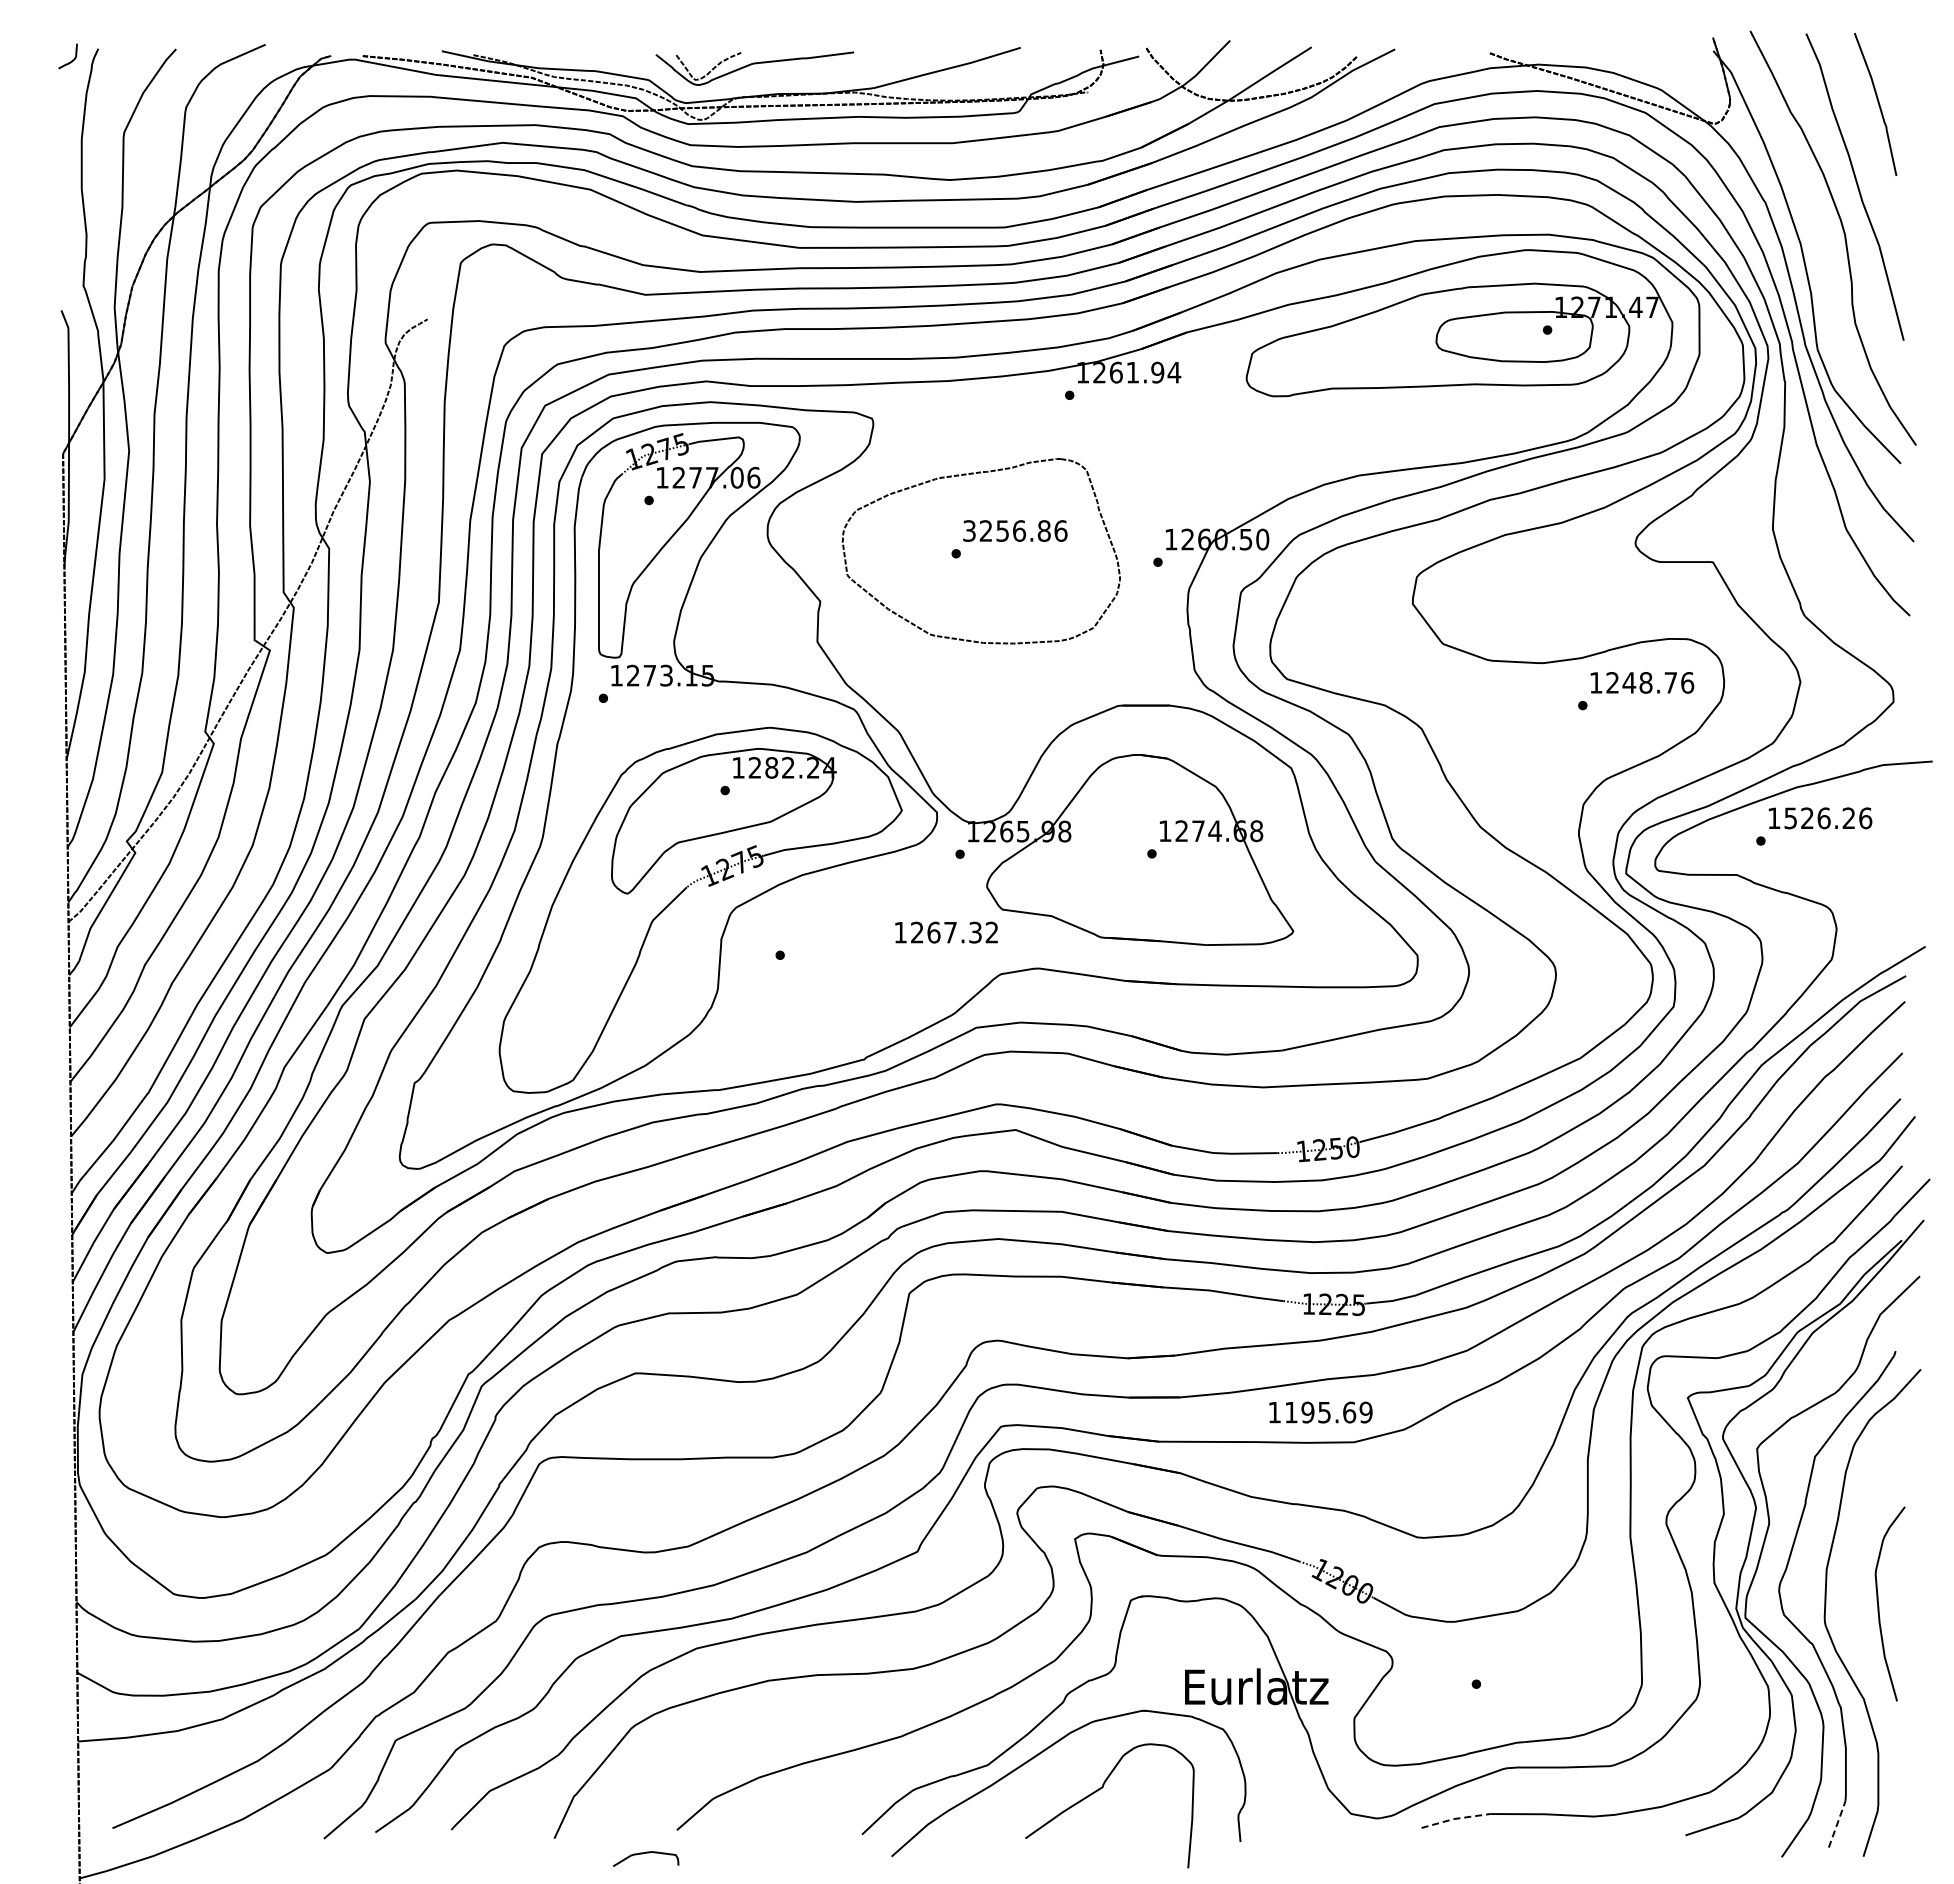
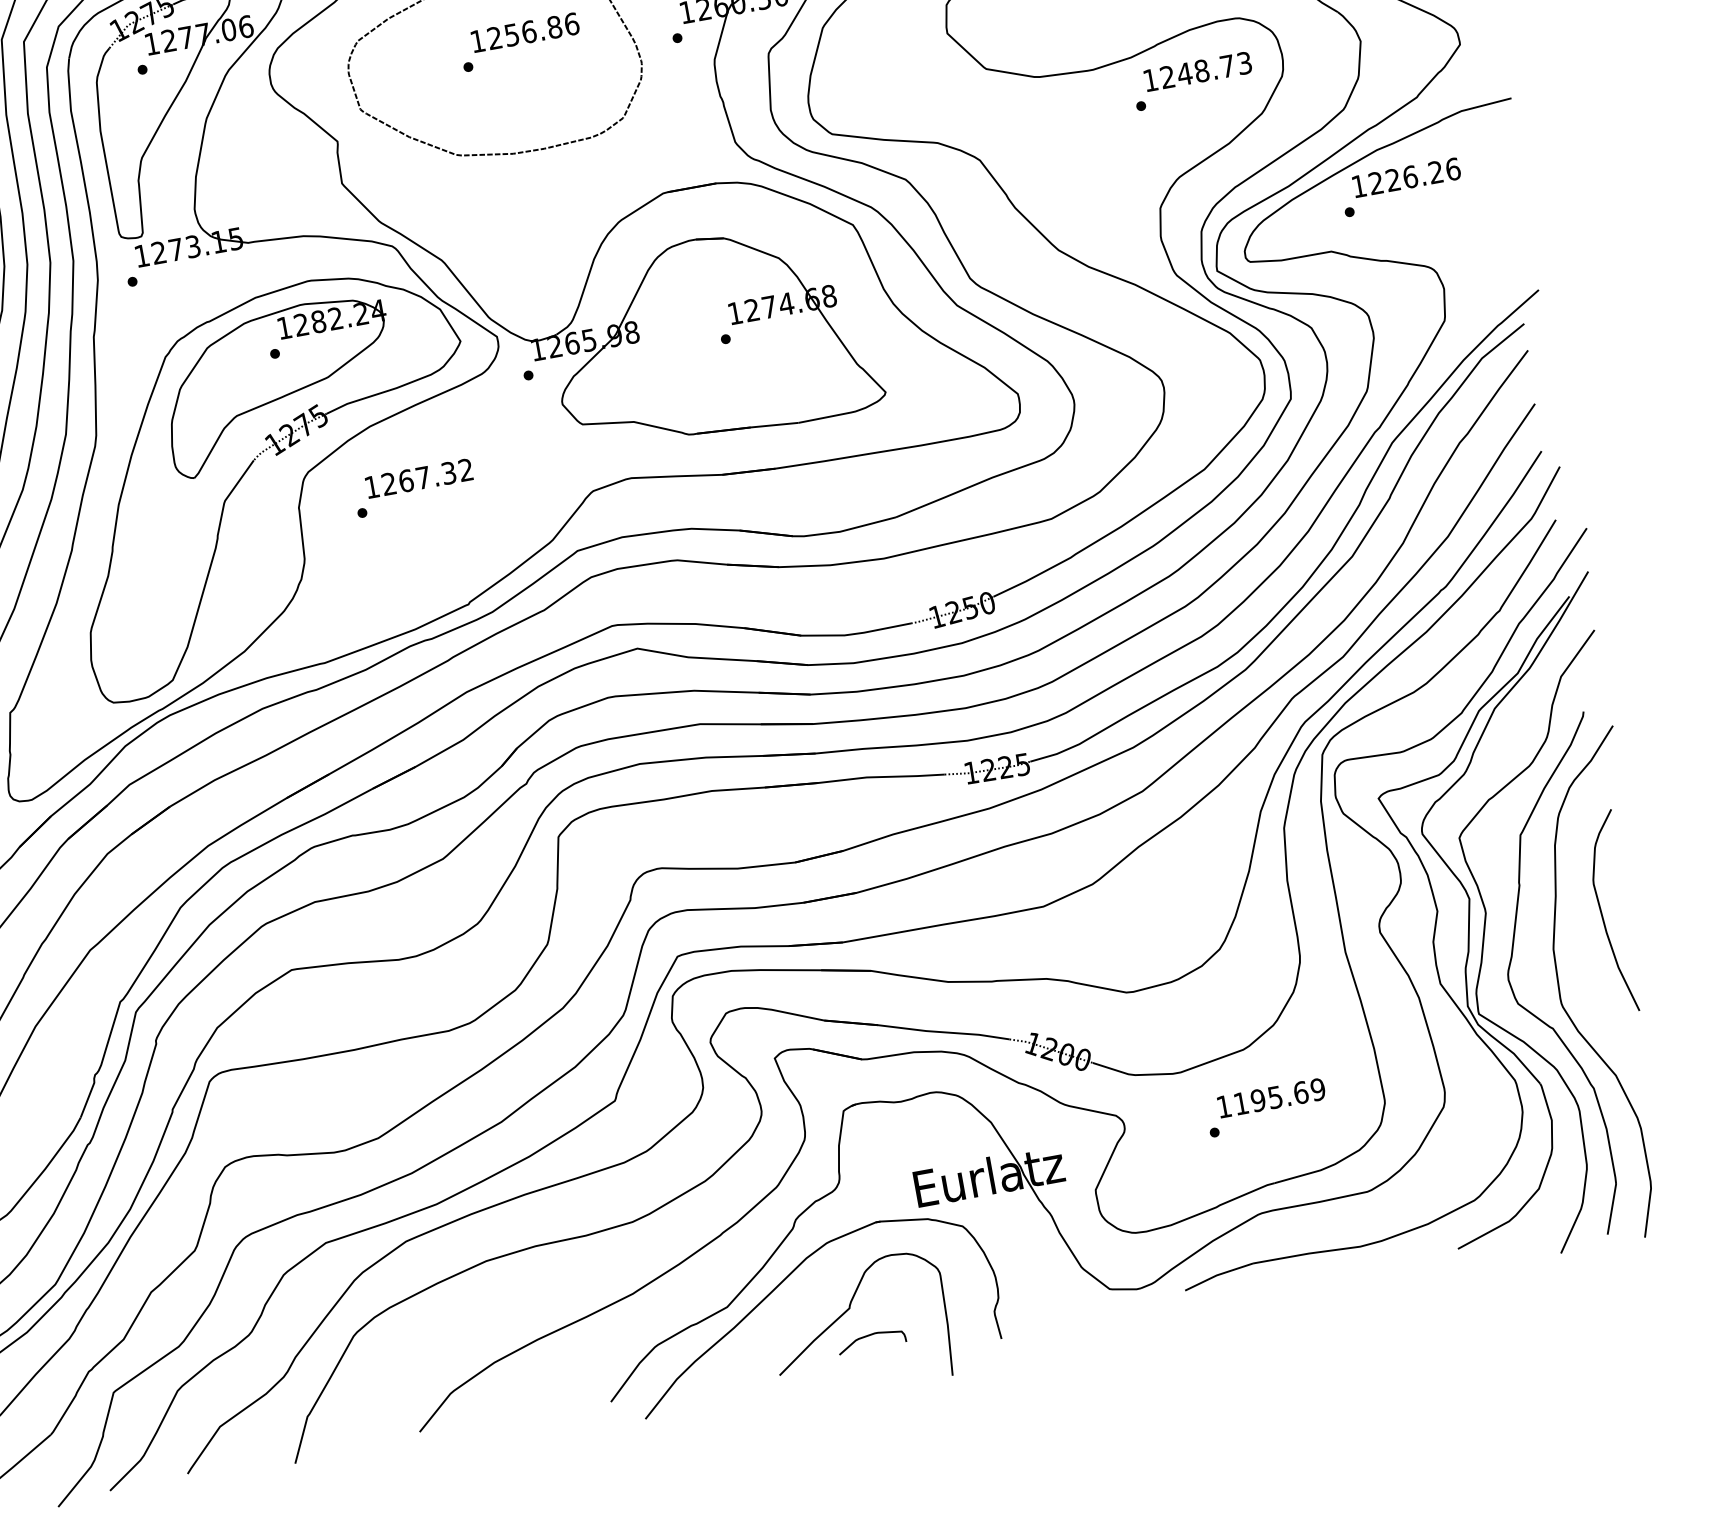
text: (969, 530) -> (477, 40), 3256.86 -> 1256.86
text: (1687, 682) -> (1244, 62), 1248.76 -> 1248.73
text: (1790, 818) -> (1375, 183), 1526.26 -> 1226.26
text: (946, 932) -> (419, 478), moved
text: (1320, 1412) -> (1271, 1098), moved
curve: (1879, 1605) -> (1603, 915), moved
line: (1454, 1818) -> (1217, 1274), dashed -> solid
line: (1837, 1824) -> (1612, 1209), dashed -> solid
curve: (646, 1853) -> (871, 1335), moved

